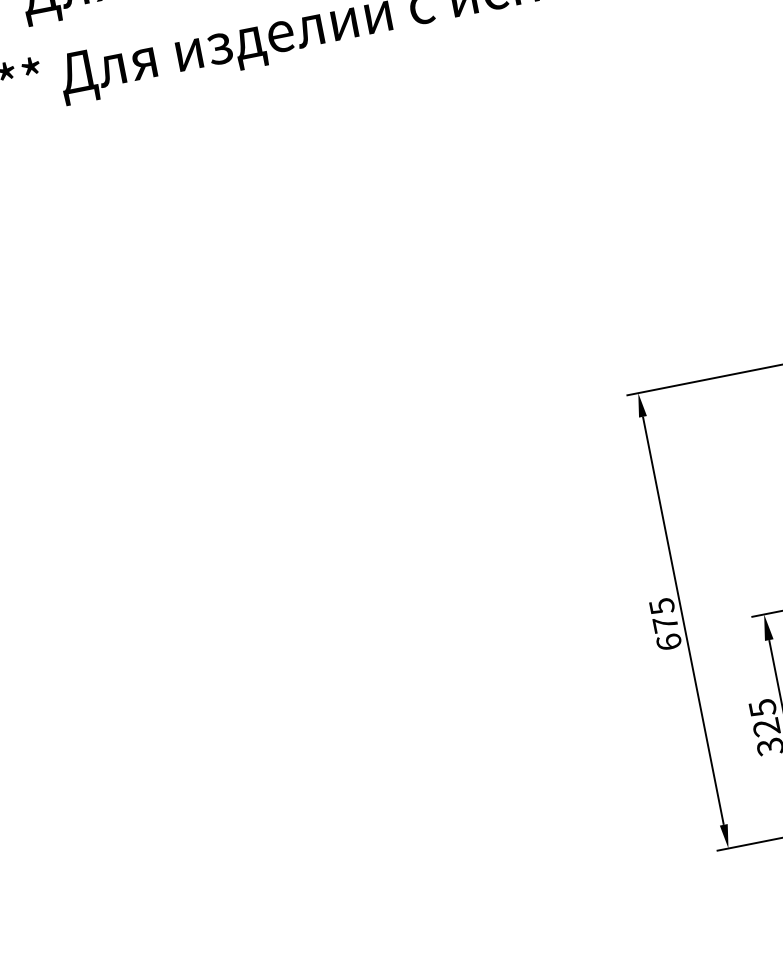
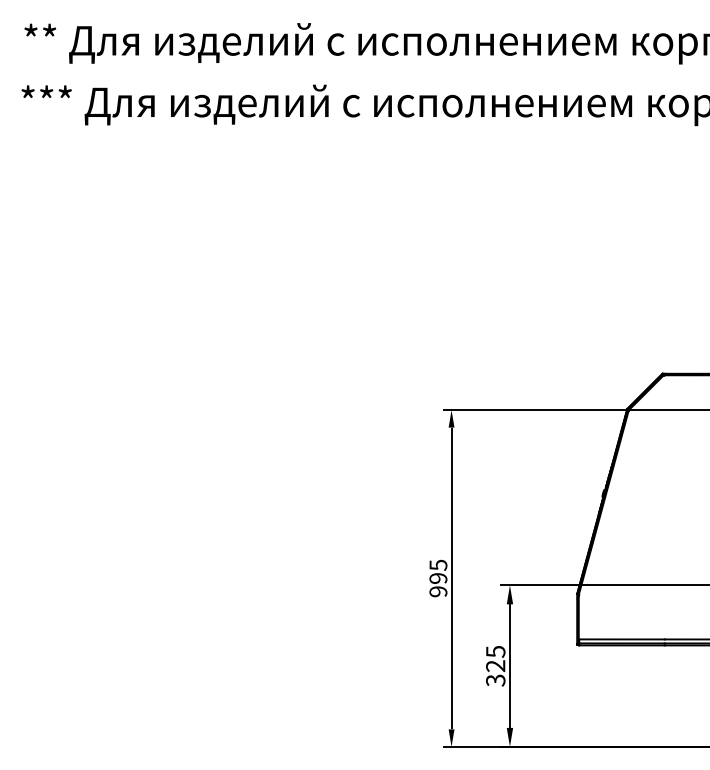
text: (667, 633) -> (438, 585), 675 -> 995

